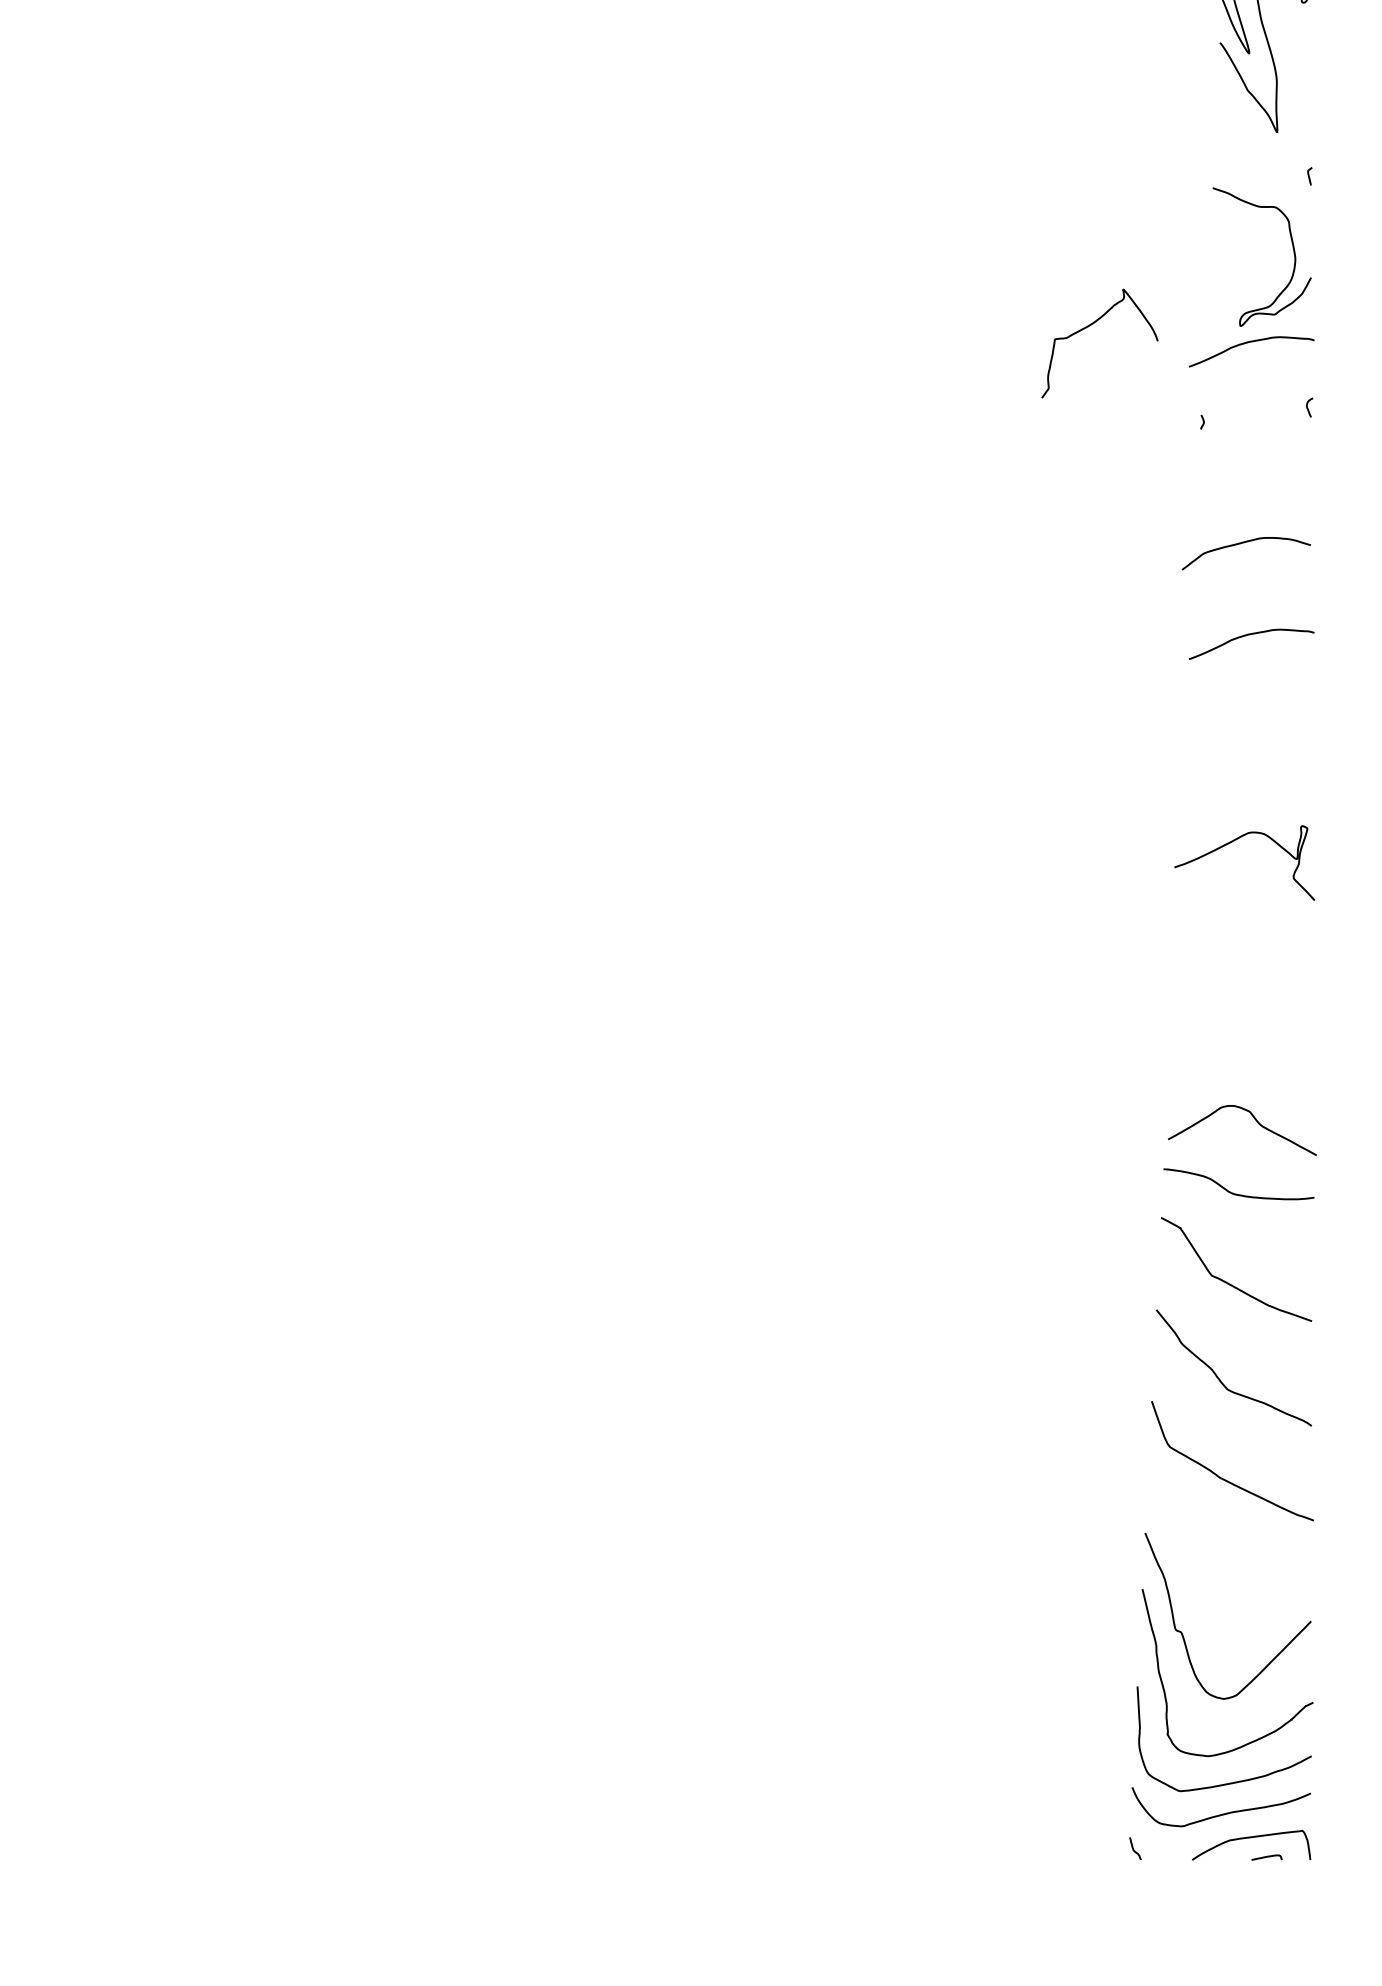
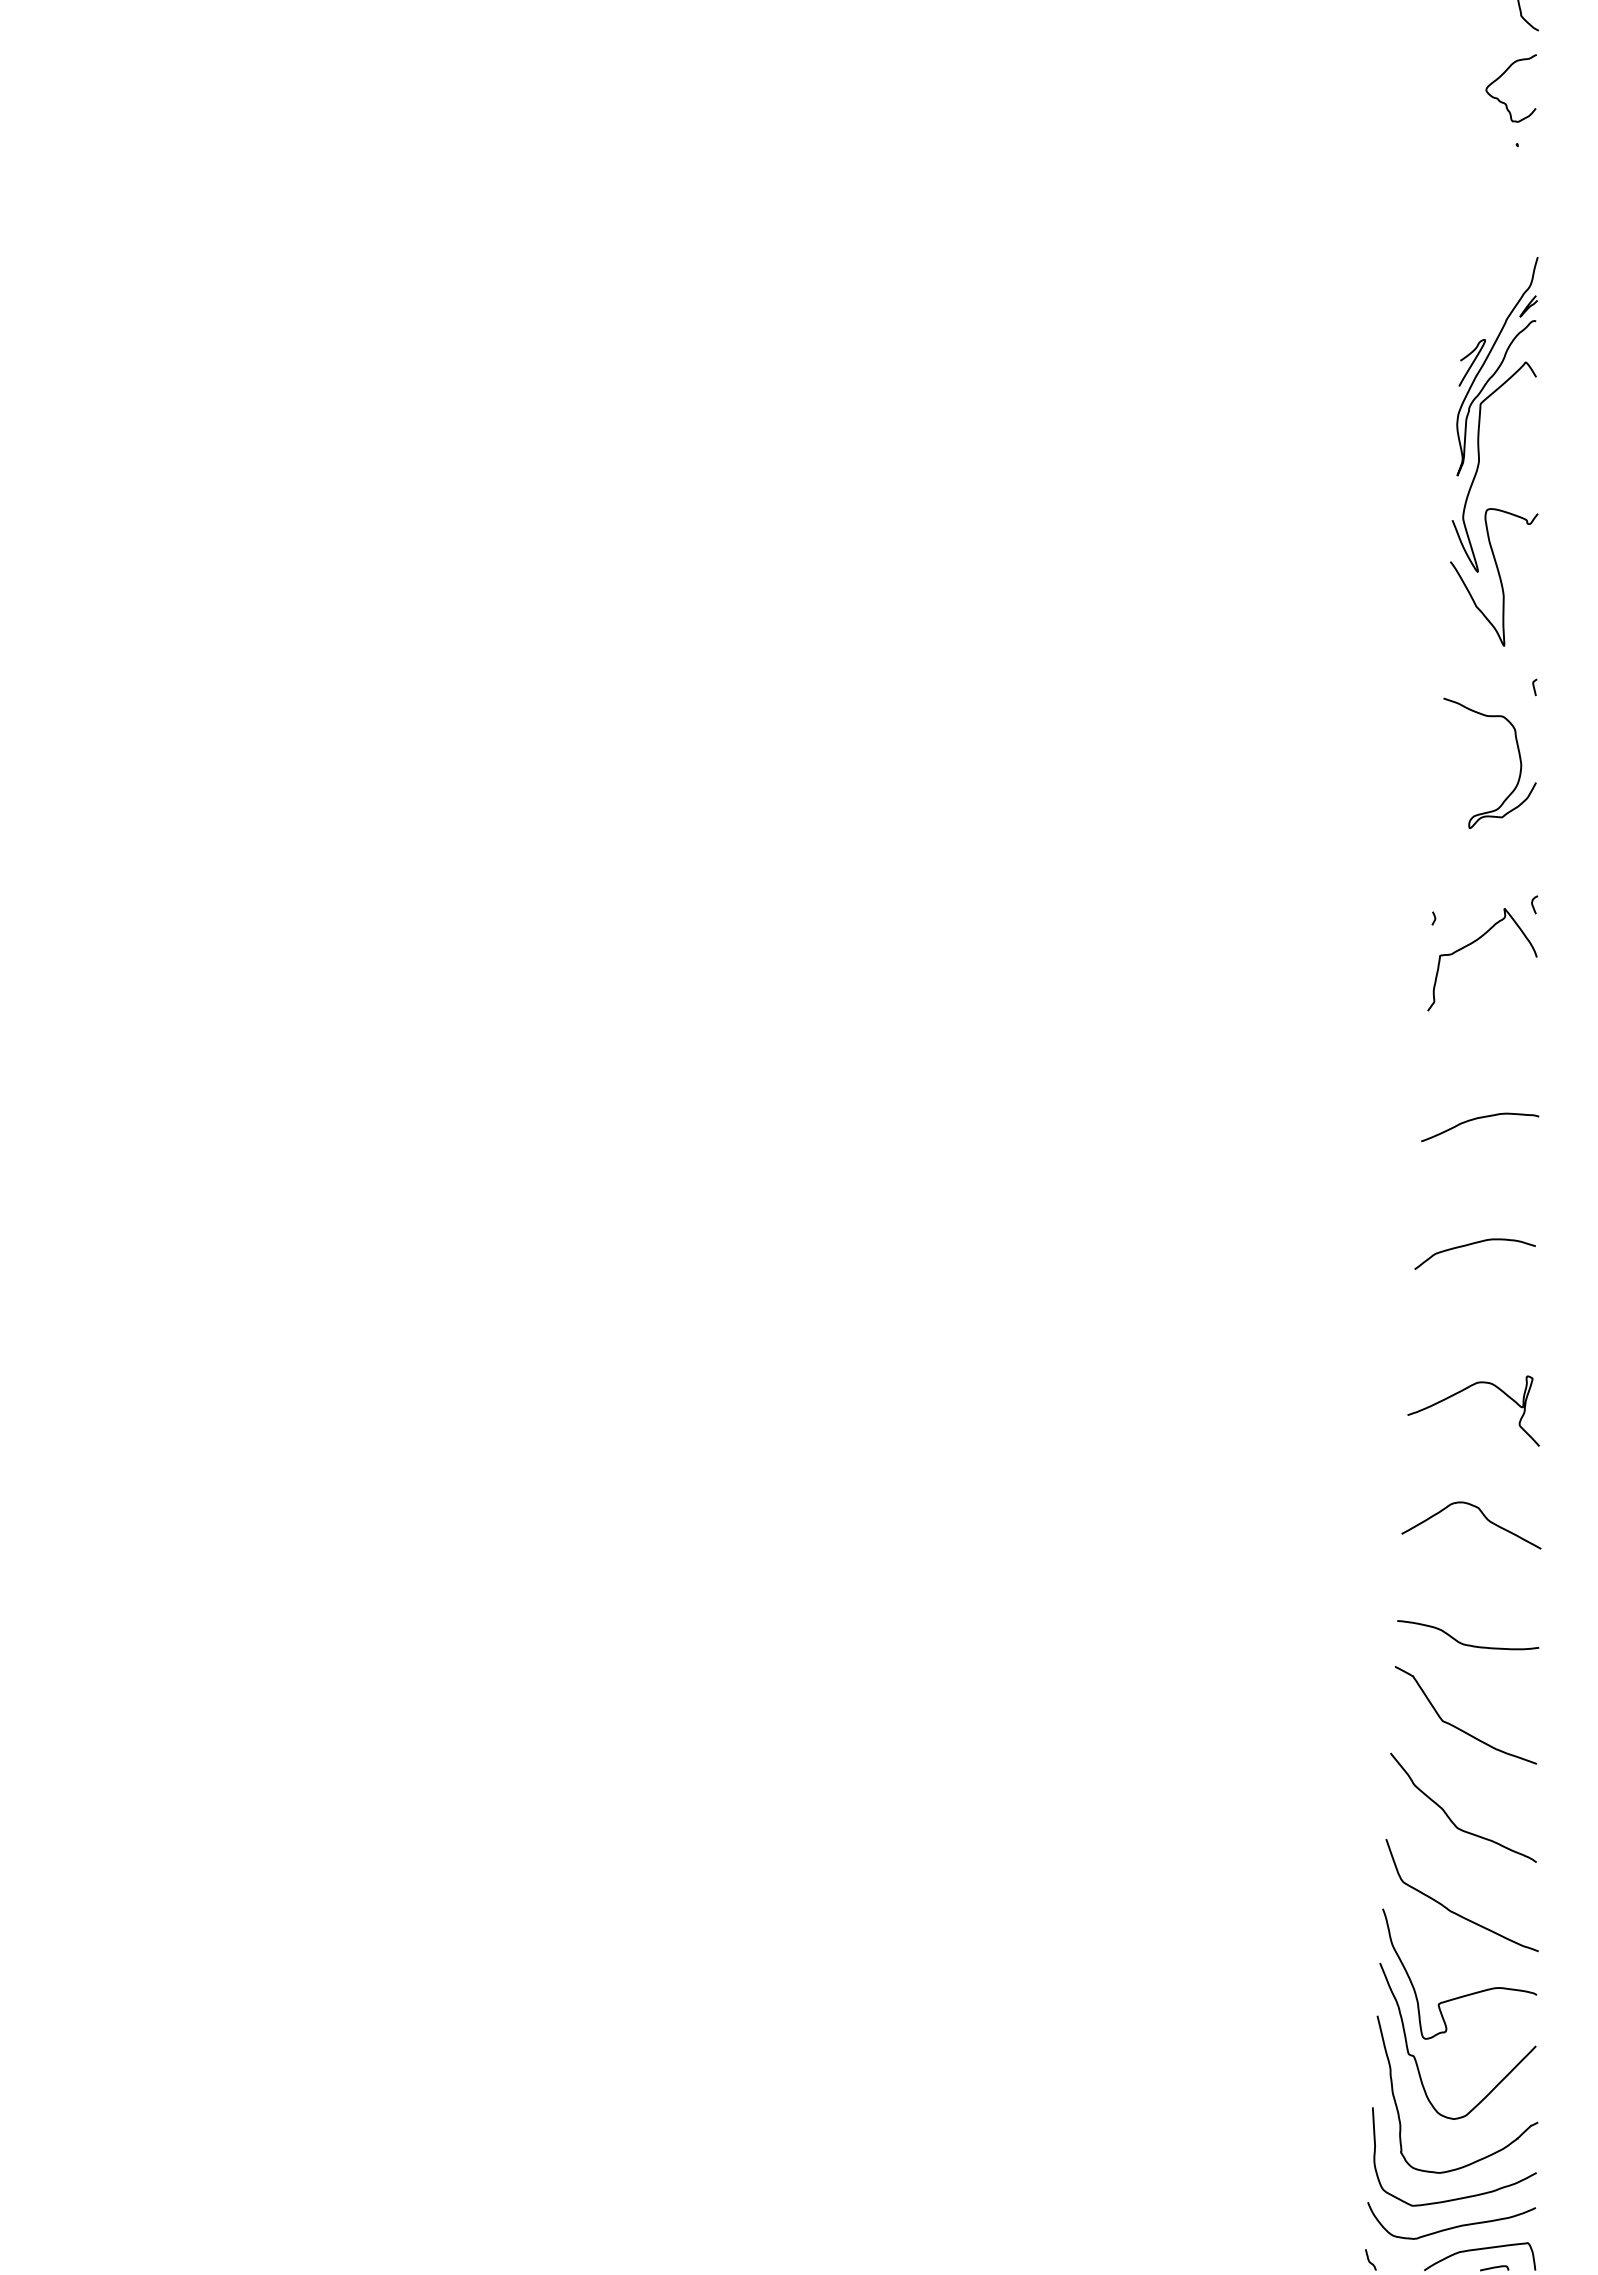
curve: (1090, 326) -> (1473, 943), moved
curve: (1248, 343) -> (1477, 844), removed
curve: (1241, 544) -> (1470, 1245), moved
curve: (1235, 841) -> (1464, 1390), moved
curve: (1255, 1120) -> (1483, 1516), moved
curve: (1236, 1566) -> (1465, 1994), added

